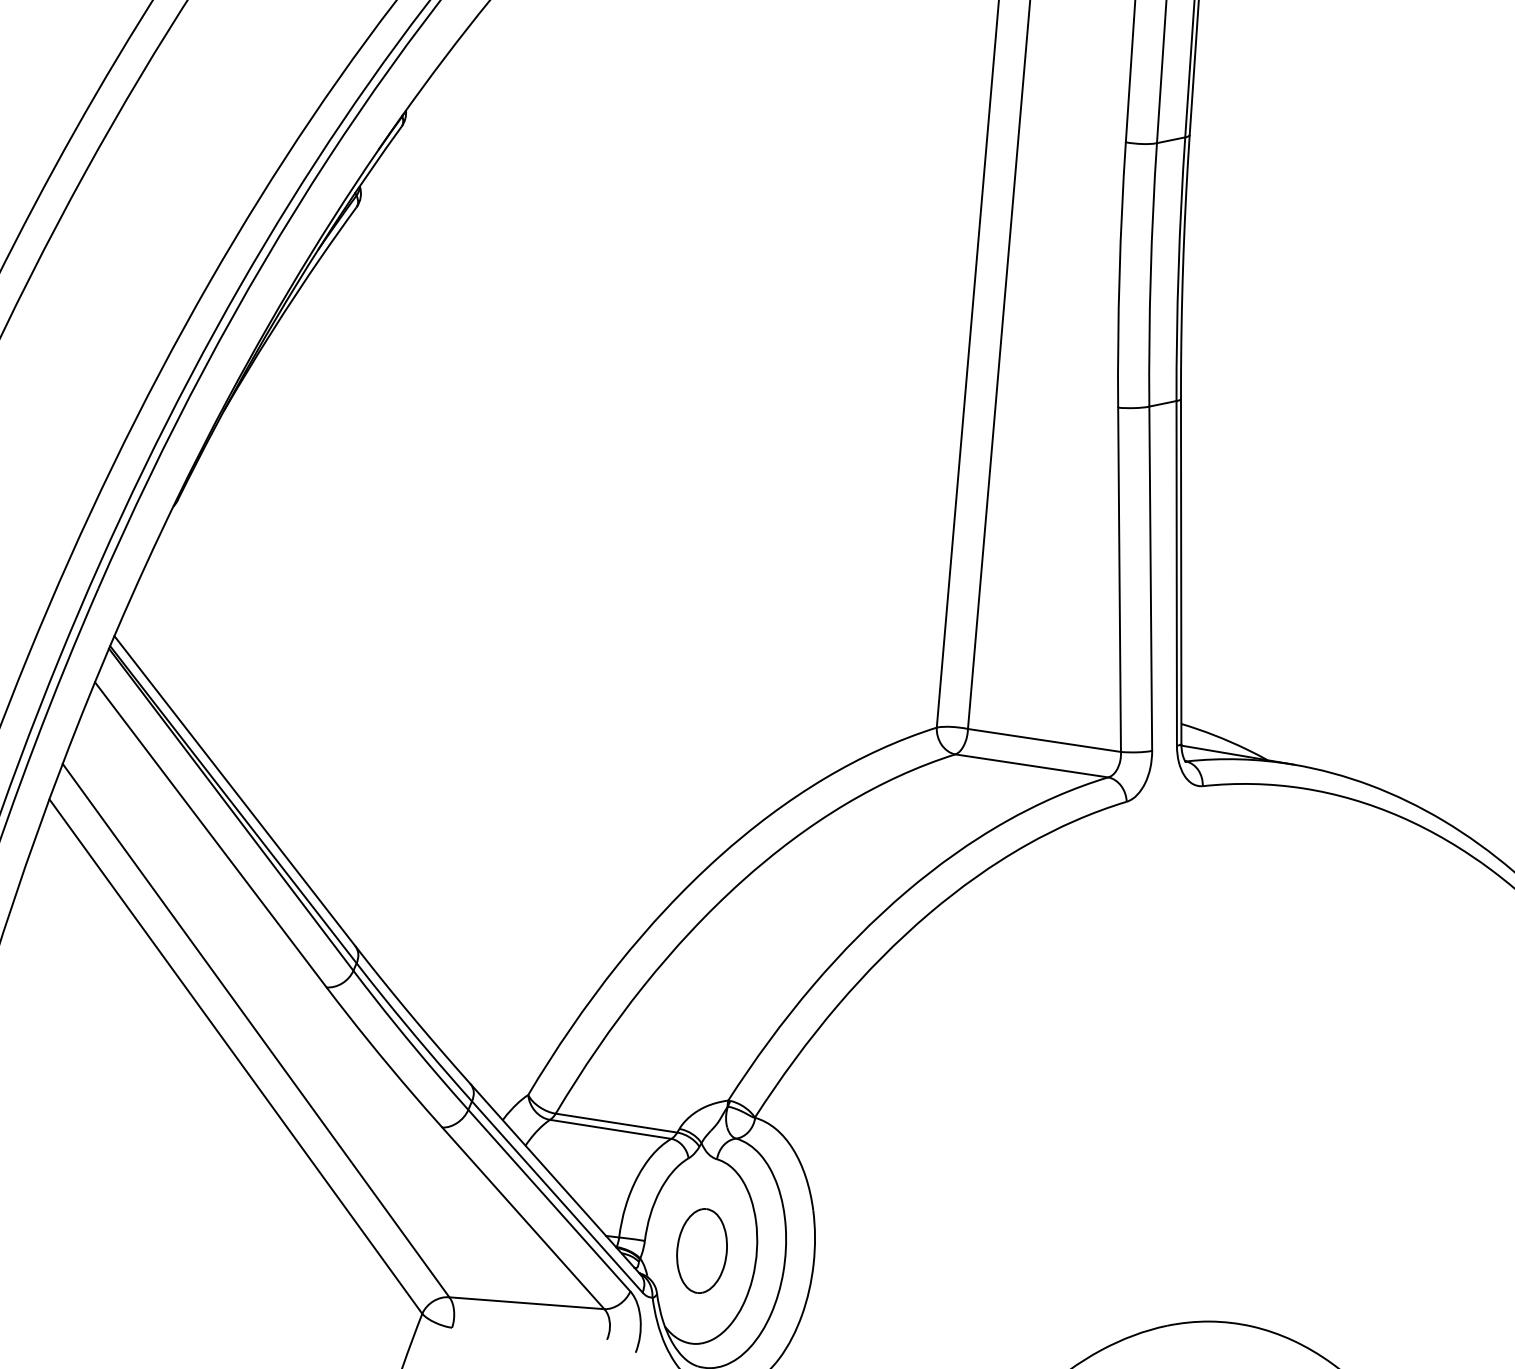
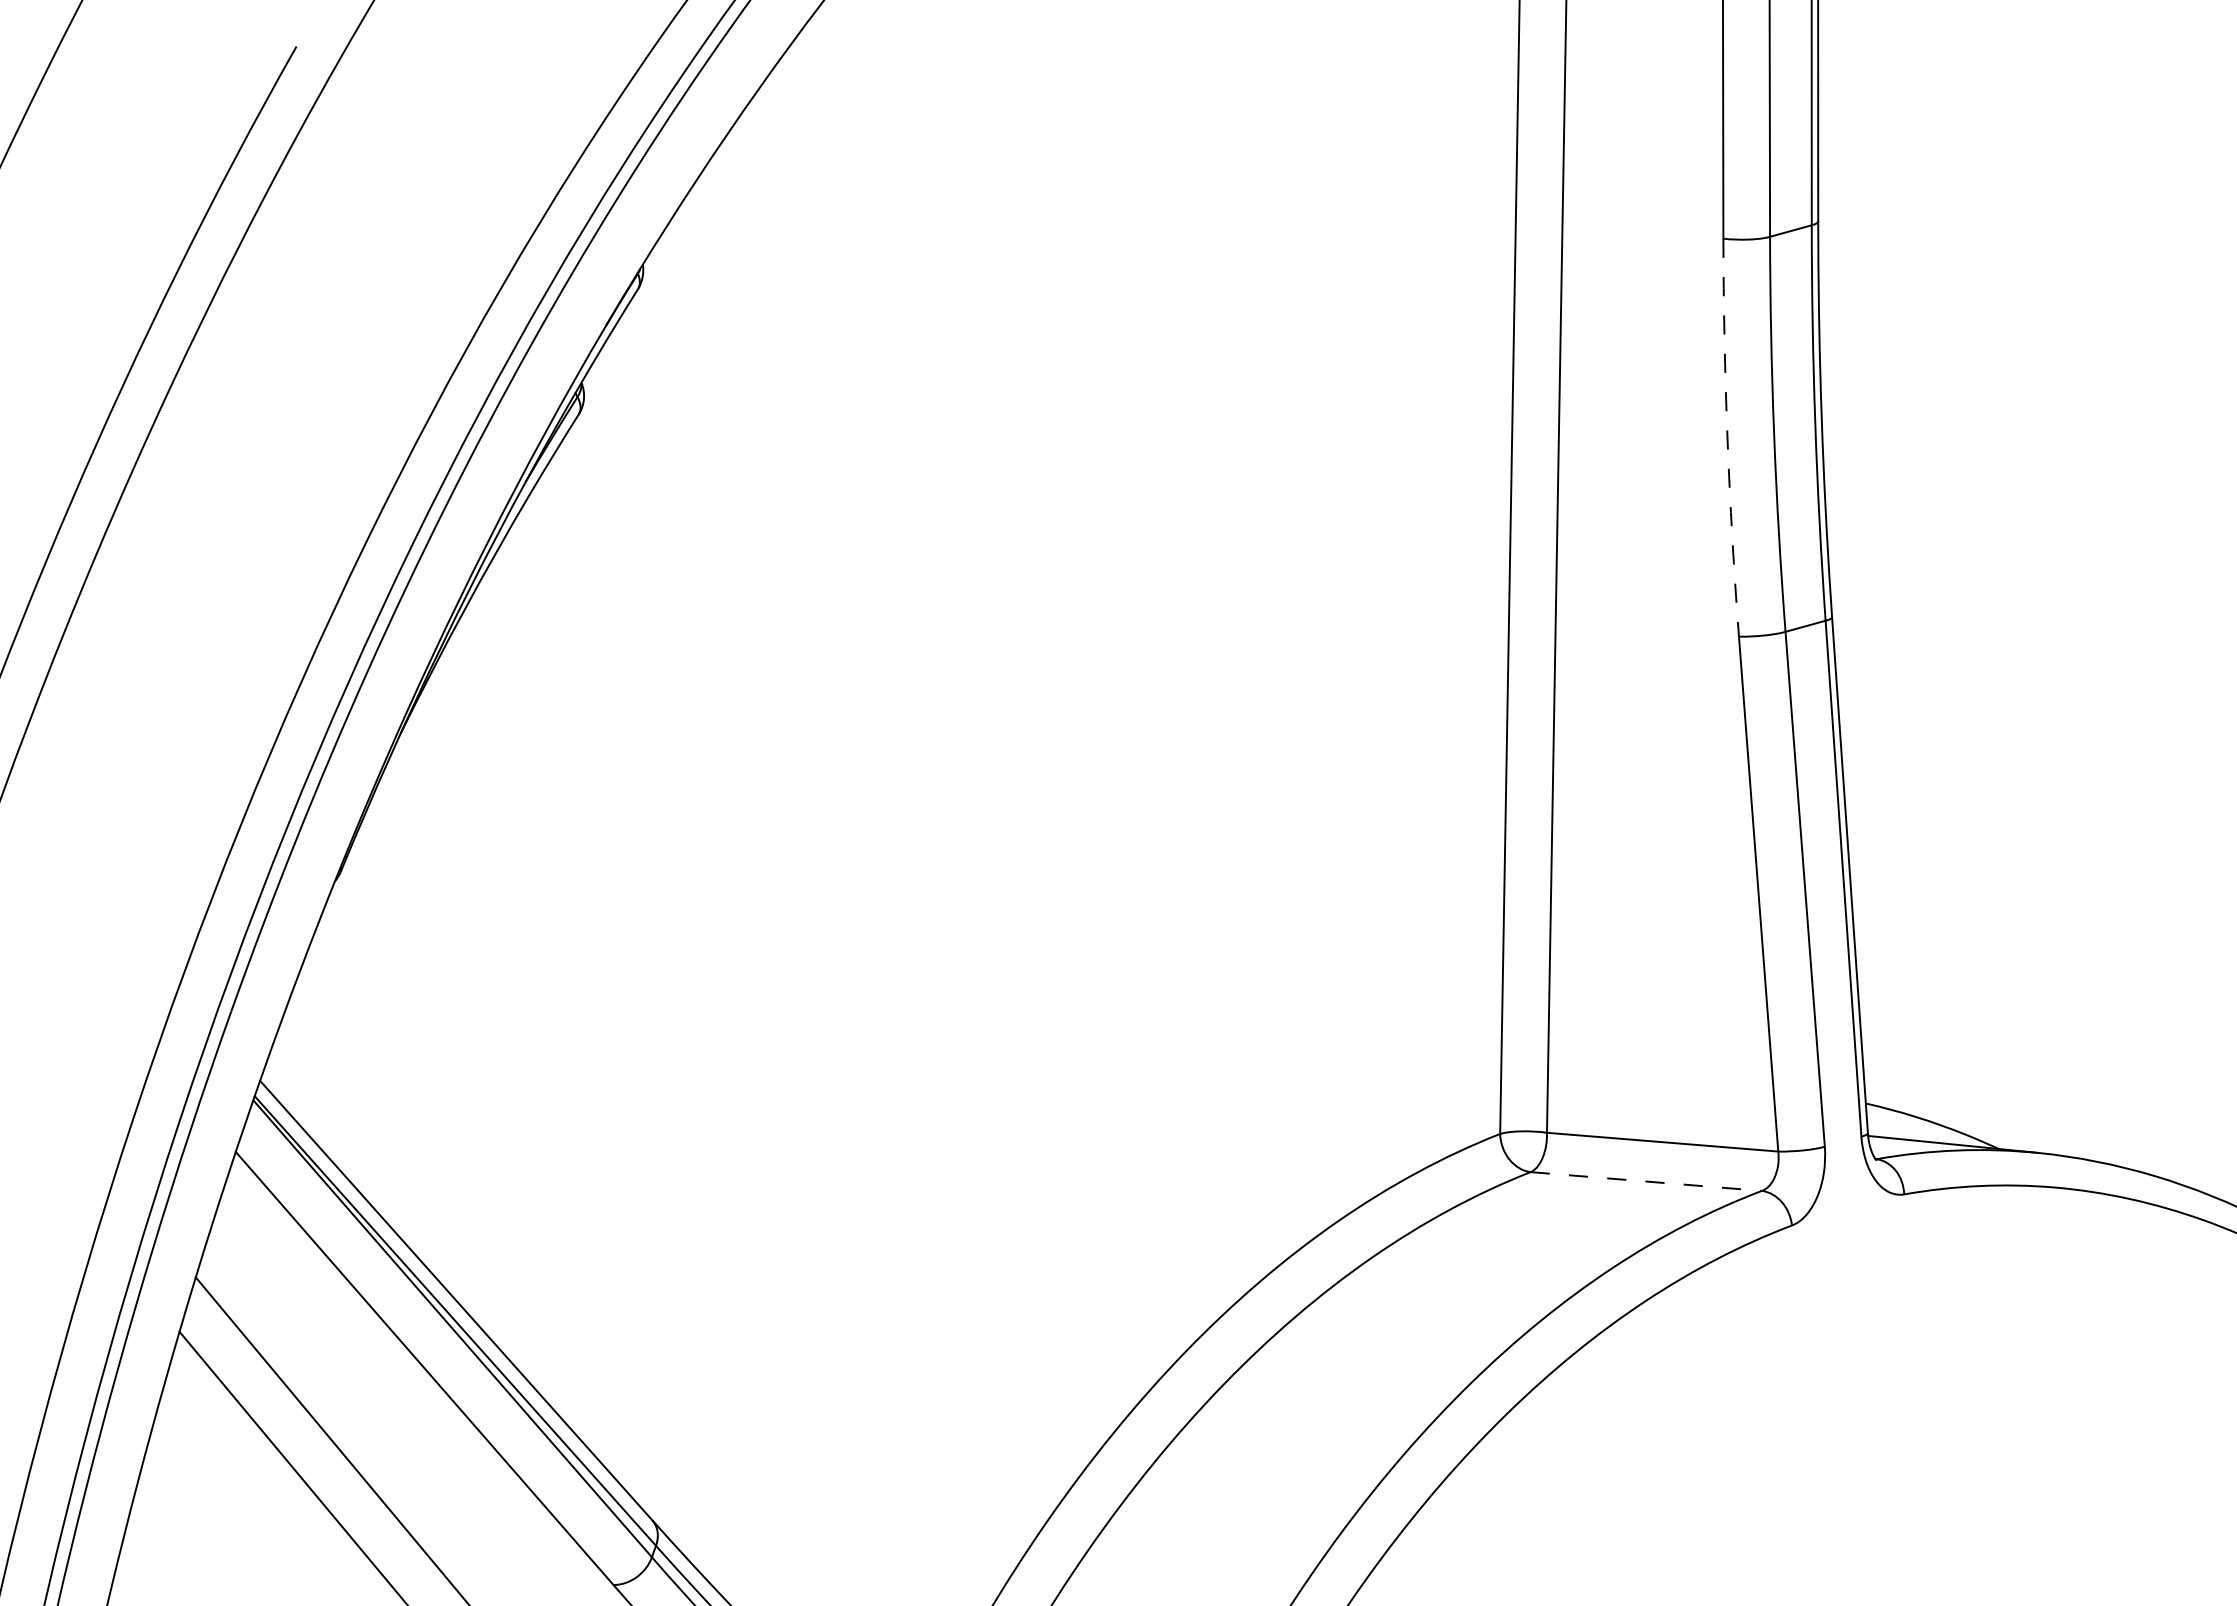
arc: (1119, 274) -> (1727, 437), solid -> dashed
line: (1032, 765) -> (1647, 1180), solid -> dashed

